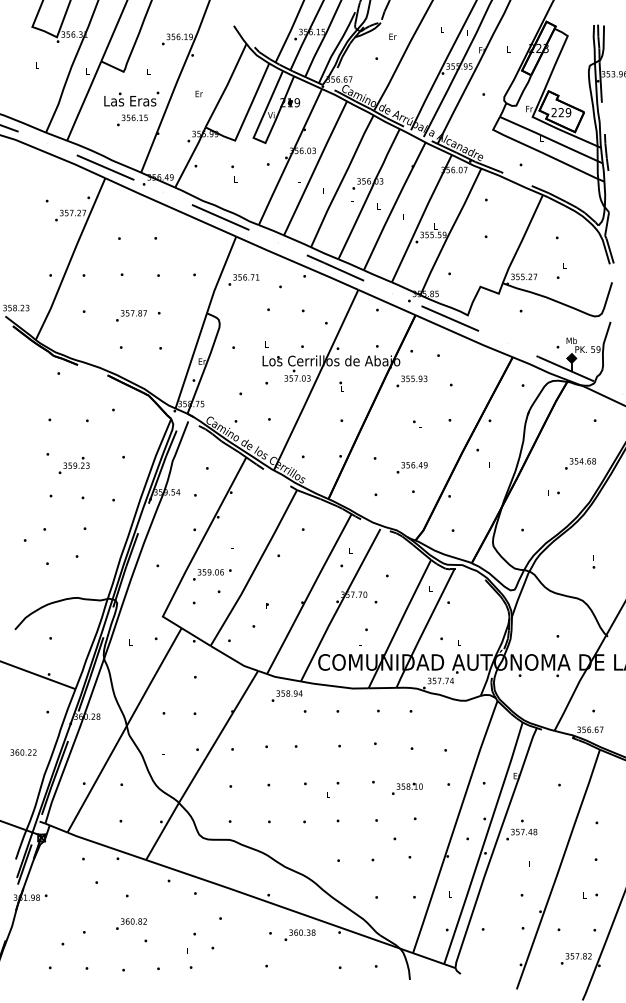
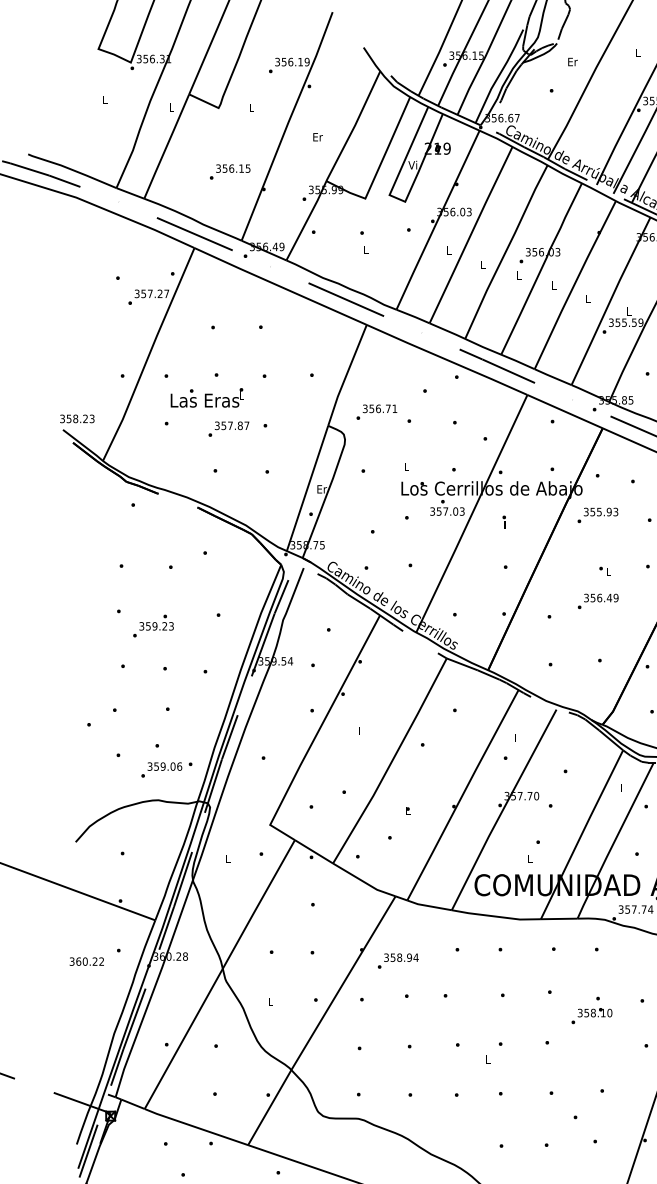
text: (131, 98) -> (206, 397), moved
text: (243, 279) -> (376, 411), moved
text: (411, 467) -> (597, 601), moved
text: (212, 574) -> (167, 769), moved
text: (286, 695) -> (397, 960), moved
text: (23, 752) -> (86, 961), moved
text: (407, 788) -> (592, 1015), moved

